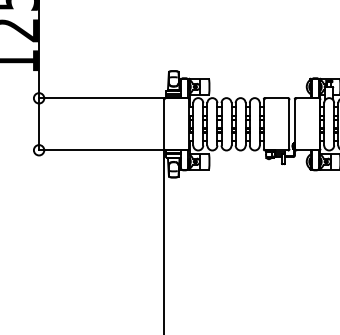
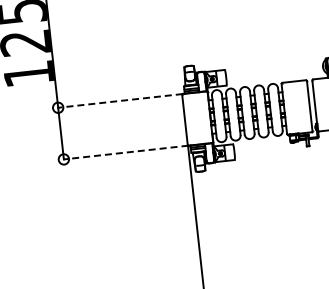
line: (101, 98) -> (120, 101), solid -> dashed
line: (101, 150) -> (125, 152), solid -> dashed

